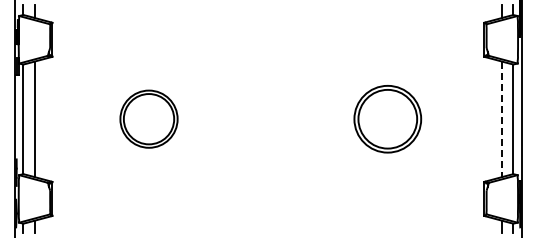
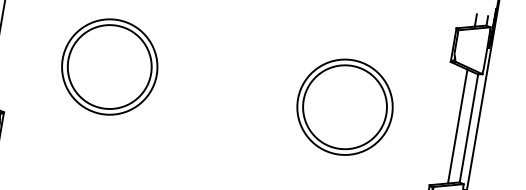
part: (148, 118) -> (109, 66), size x1.67
part: (387, 118) -> (344, 106), size x1.43
line: (502, 119) -> (458, 126), dashed -> solid

